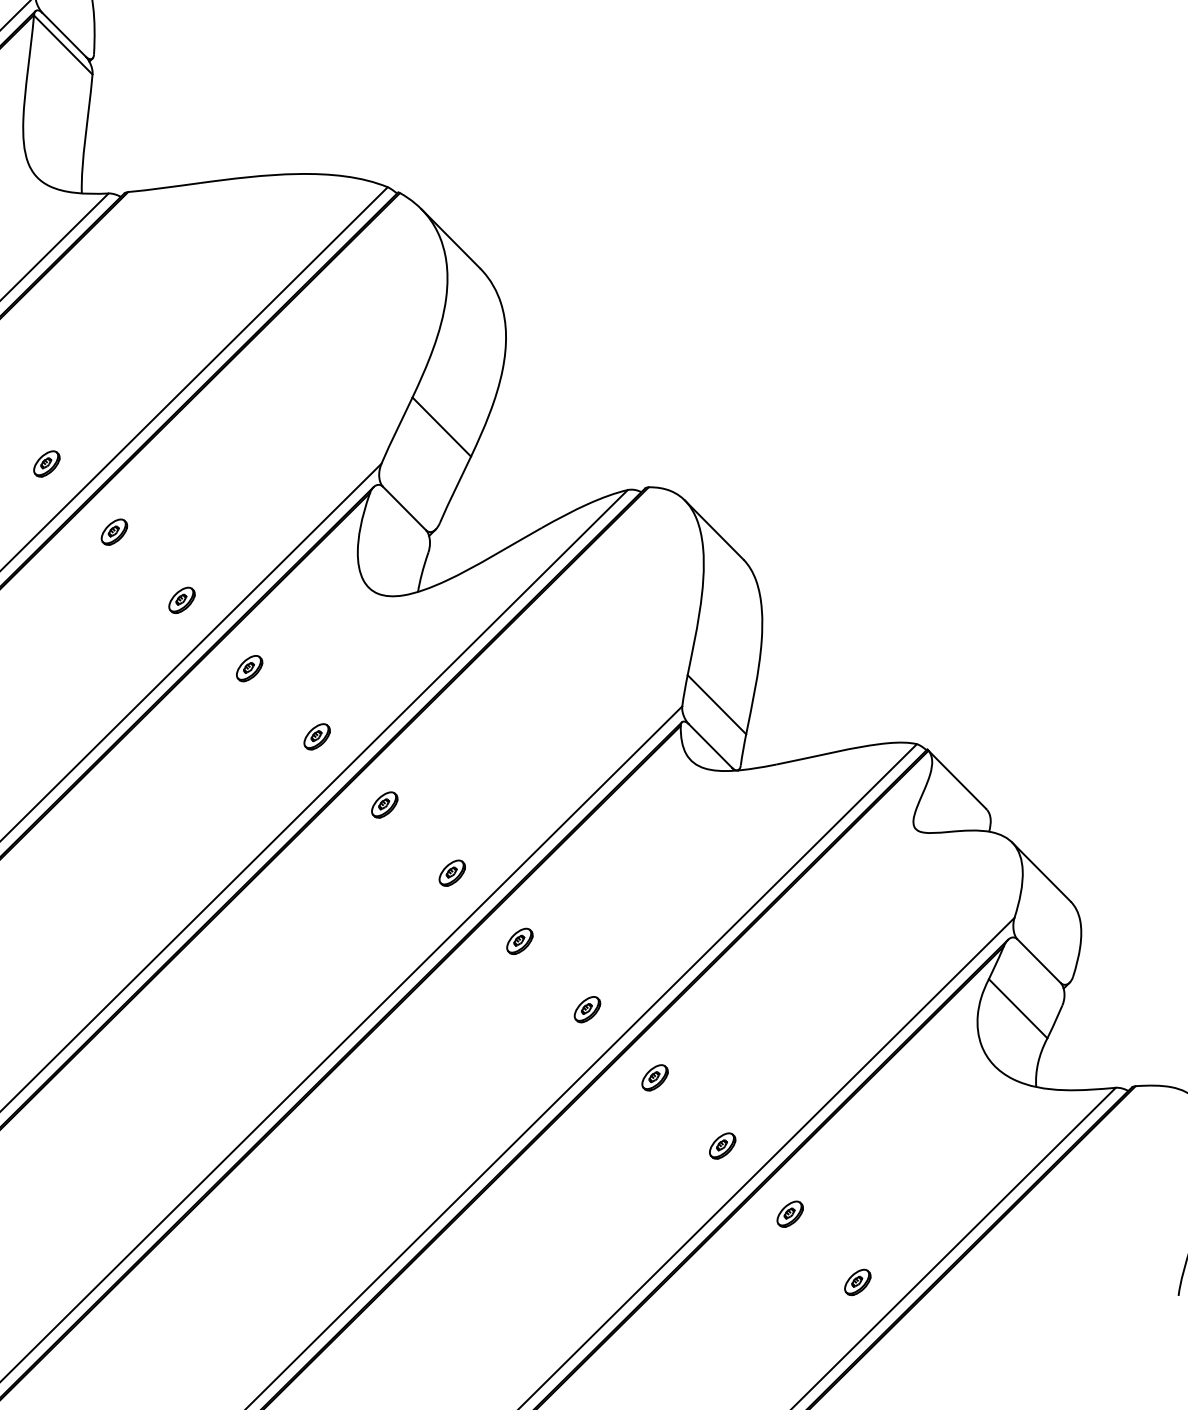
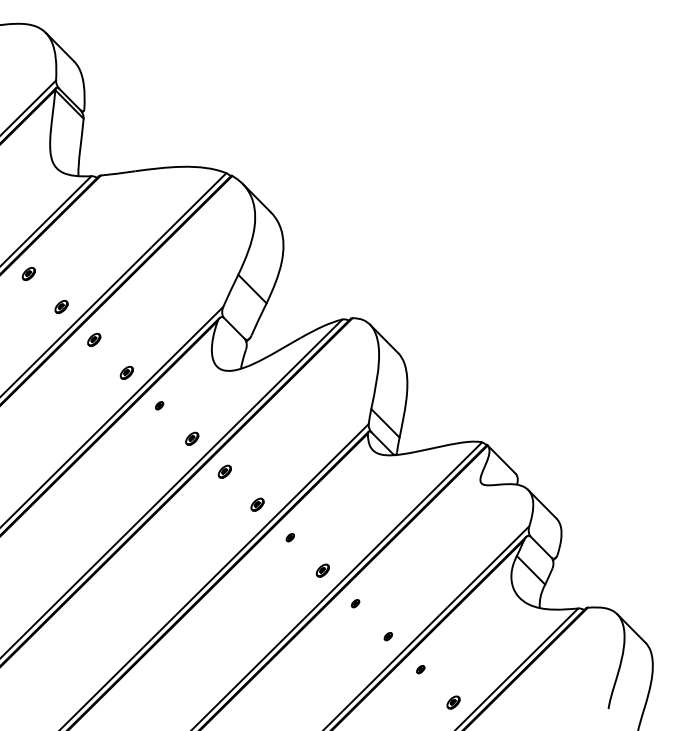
part: (249, 667) -> (159, 405), size x0.6
part: (520, 940) -> (290, 537), size x0.6
part: (654, 1077) -> (355, 603), size x0.6
part: (723, 1145) -> (388, 636), size x0.6
part: (789, 1214) -> (420, 669), size x0.6

